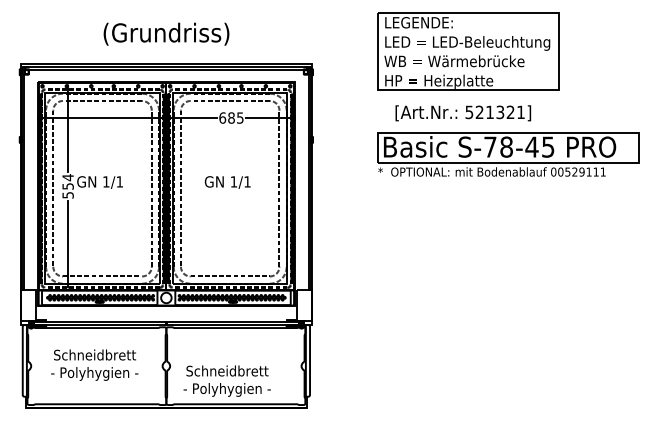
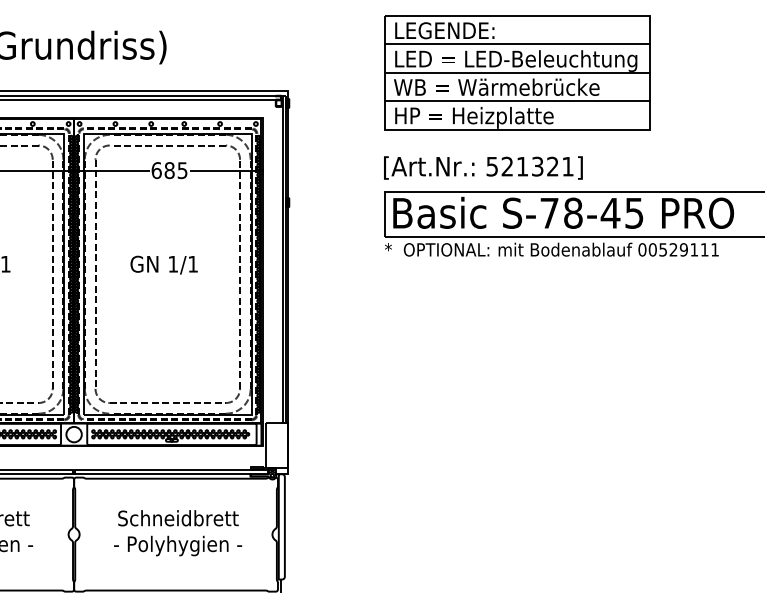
line: (468, 32) -> (517, 45), added
line: (468, 51) -> (517, 72), added
line: (468, 70) -> (517, 100), added
text: (463, 113) -> (483, 168), moved
text: (226, 380) -> (176, 532), moved

